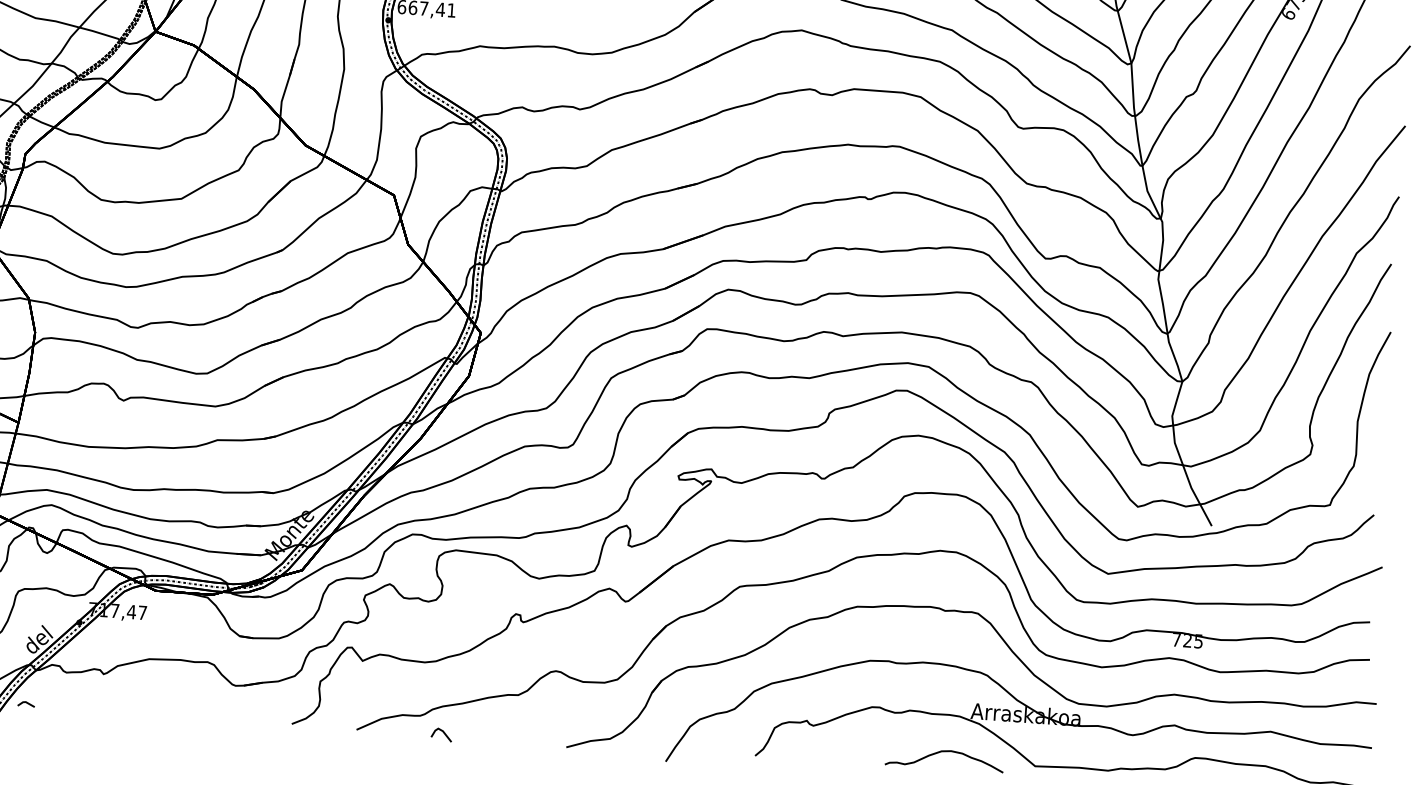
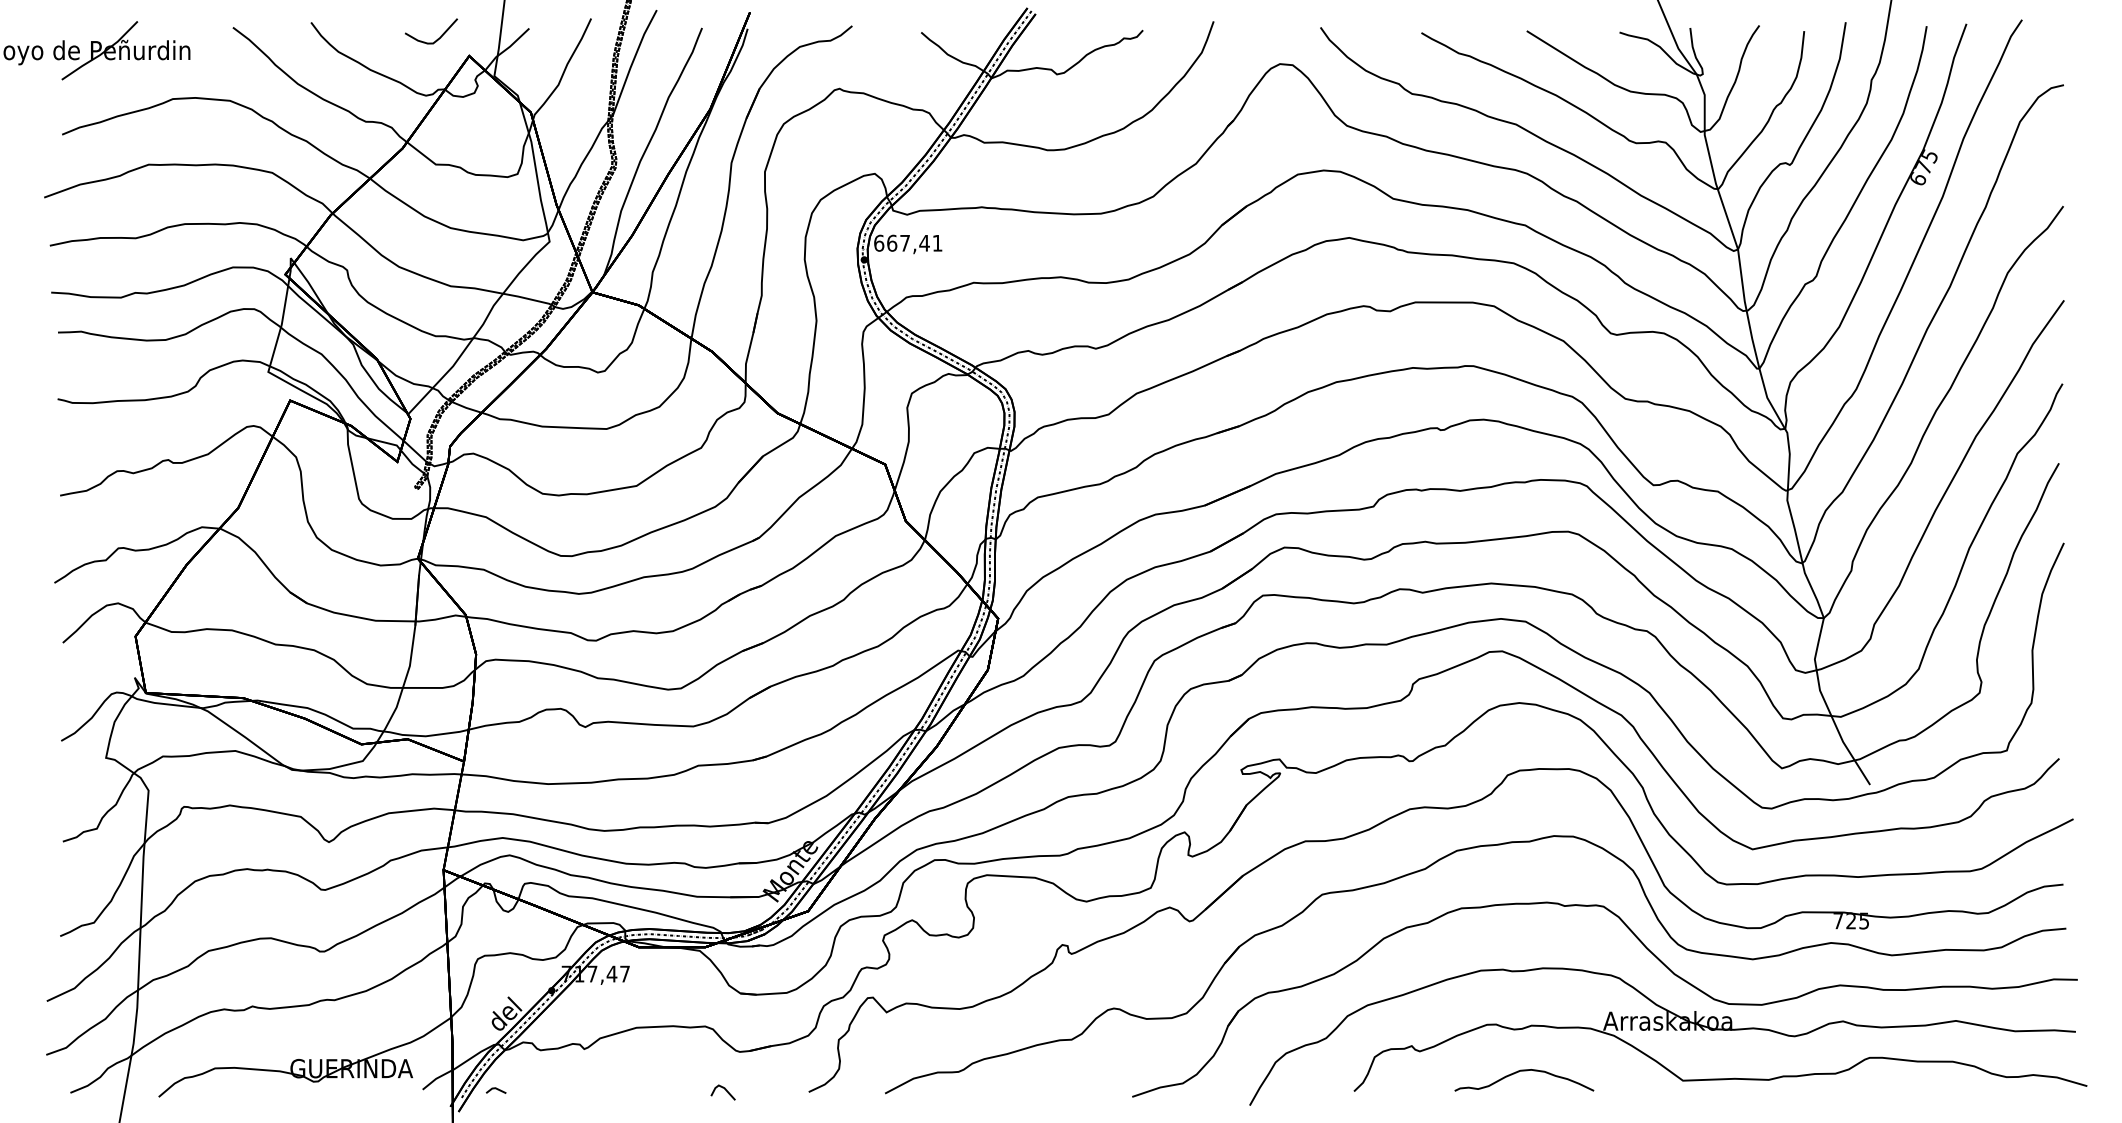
line: (442, 732) -> (724, 1089), moved
curve: (945, 752) -> (1524, 1071), moved

